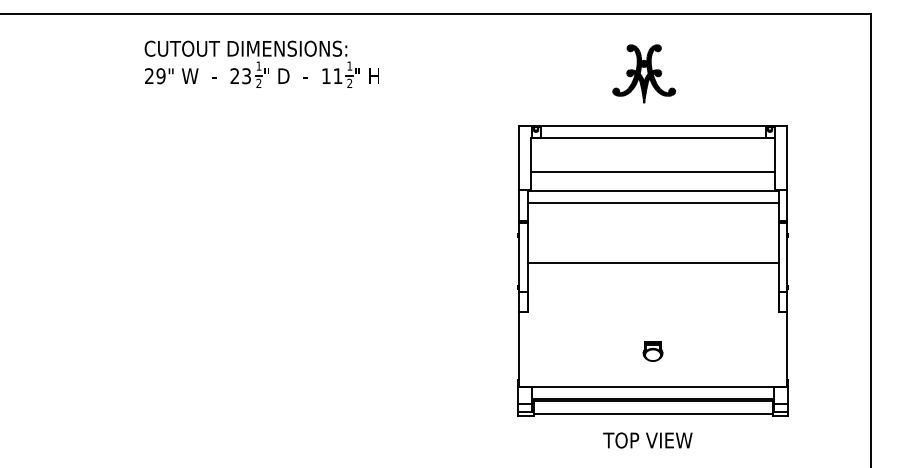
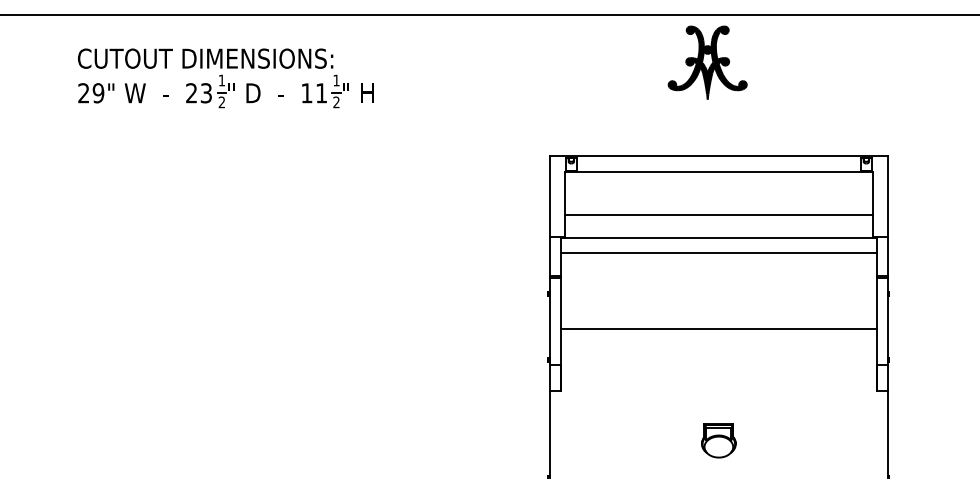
part: (644, 73) -> (708, 62), moved
part: (652, 351) -> (718, 440), size x1.43

